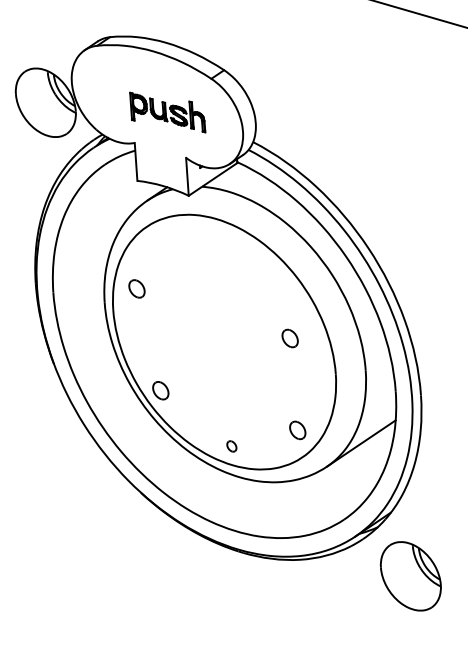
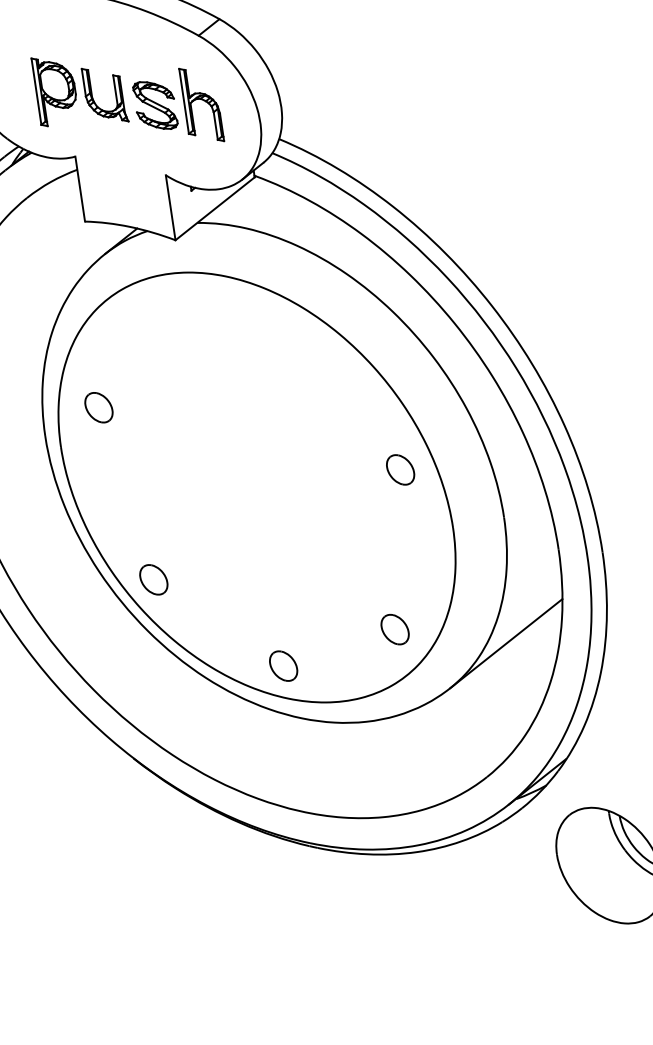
part: (167, 112) -> (127, 99), size x1.43
part: (289, 338) -> (399, 469), moved
part: (231, 446) -> (283, 666), size x1.67

